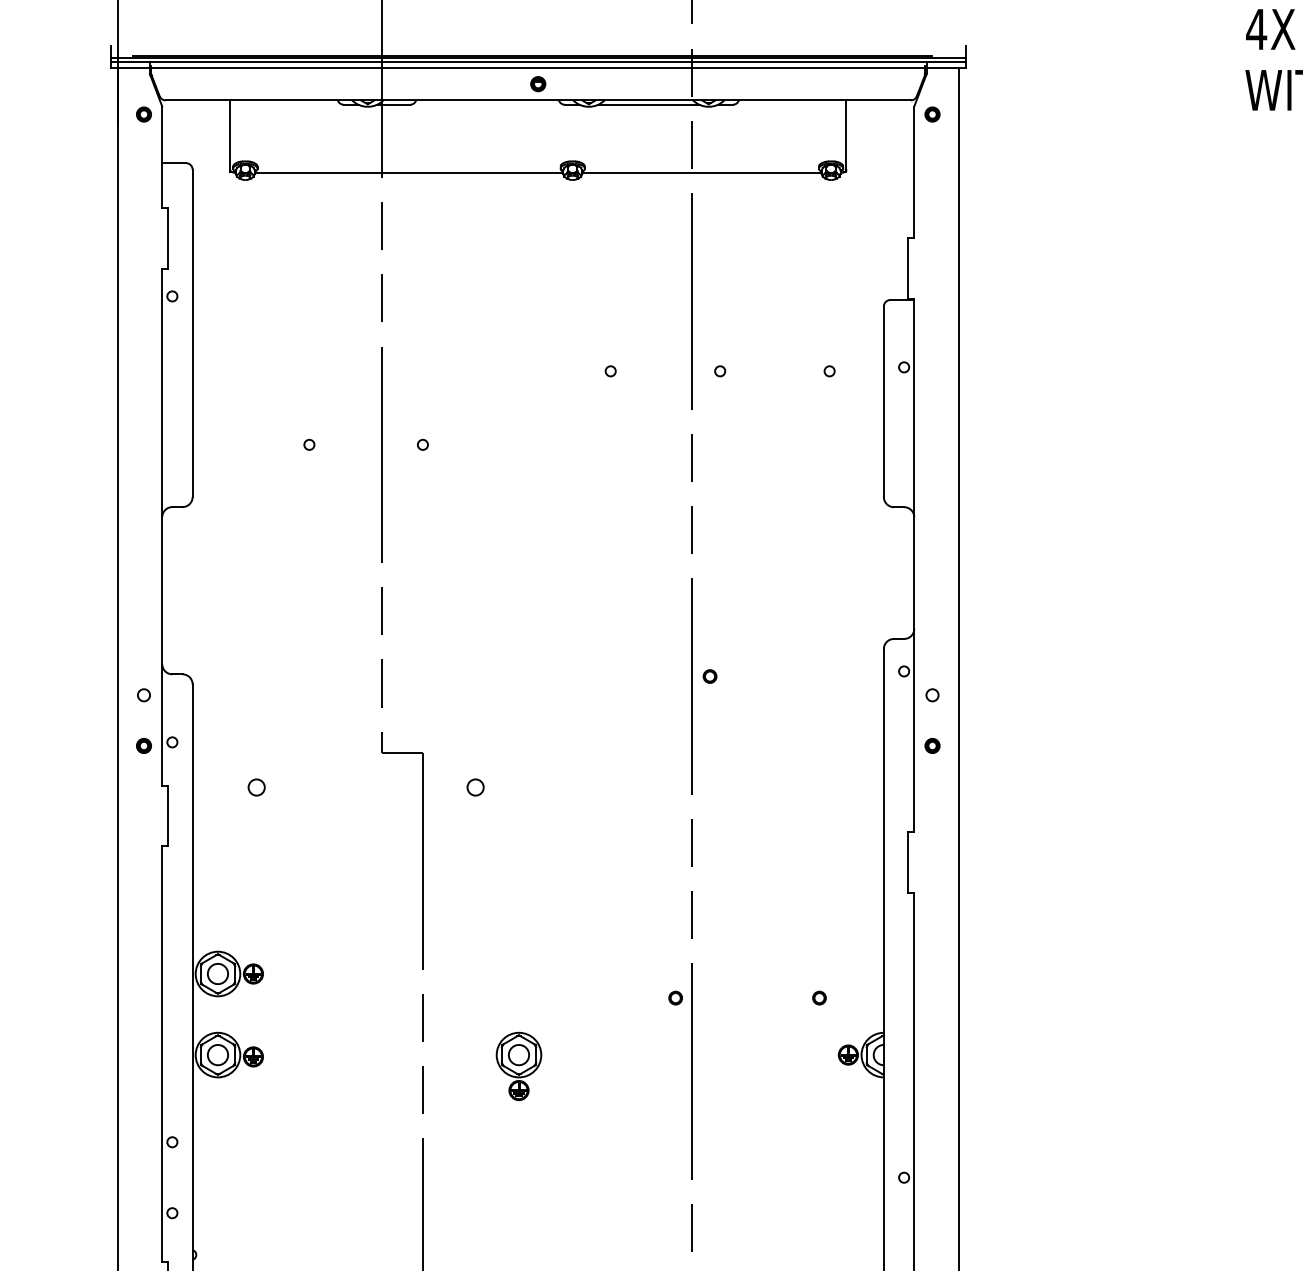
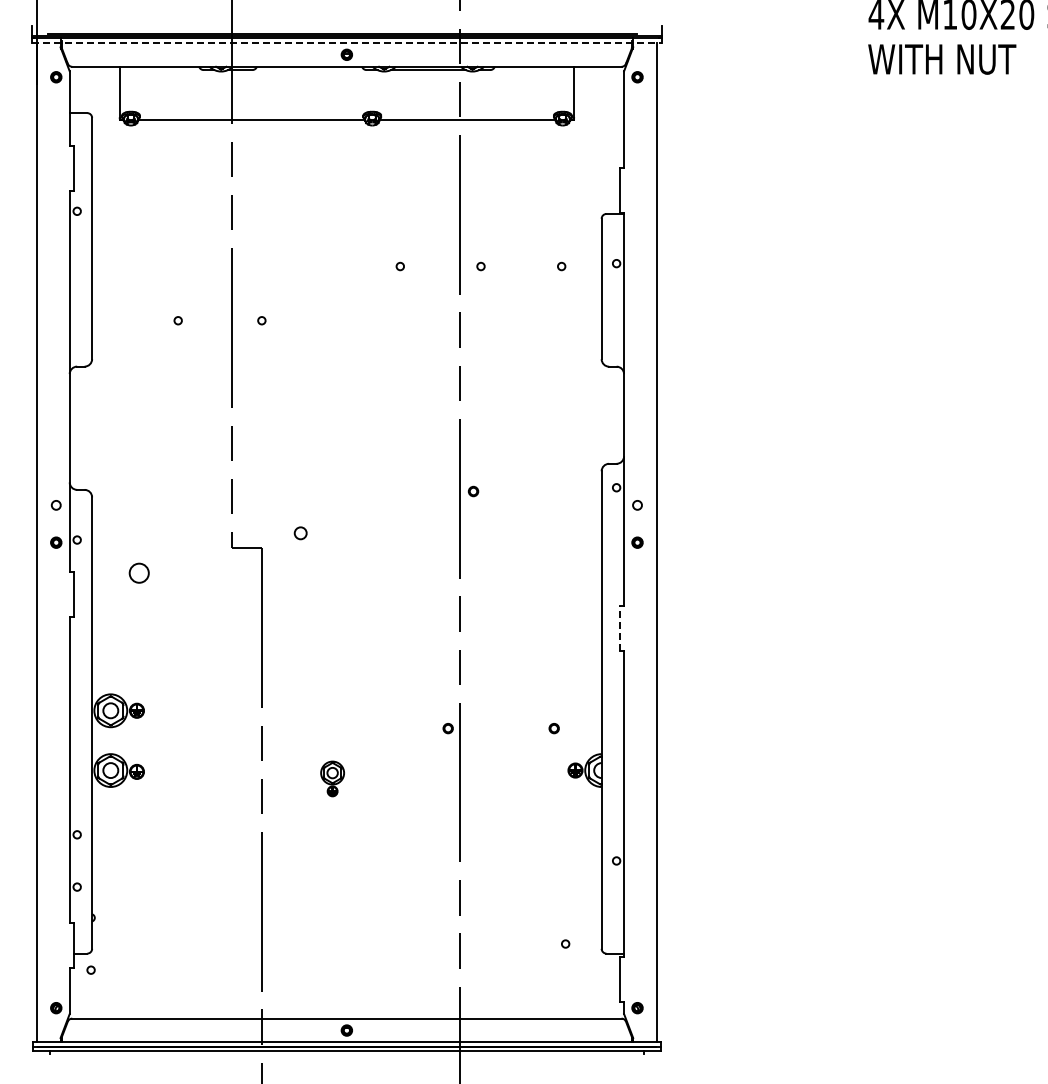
line: (539, 68) -> (347, 43), solid -> dashed
circle: (256, 787) -> (139, 573), size x1.6
circle: (475, 787) -> (300, 533), moved
line: (908, 862) -> (619, 628), solid -> dashed
part: (518, 1065) -> (332, 778), size x0.7

